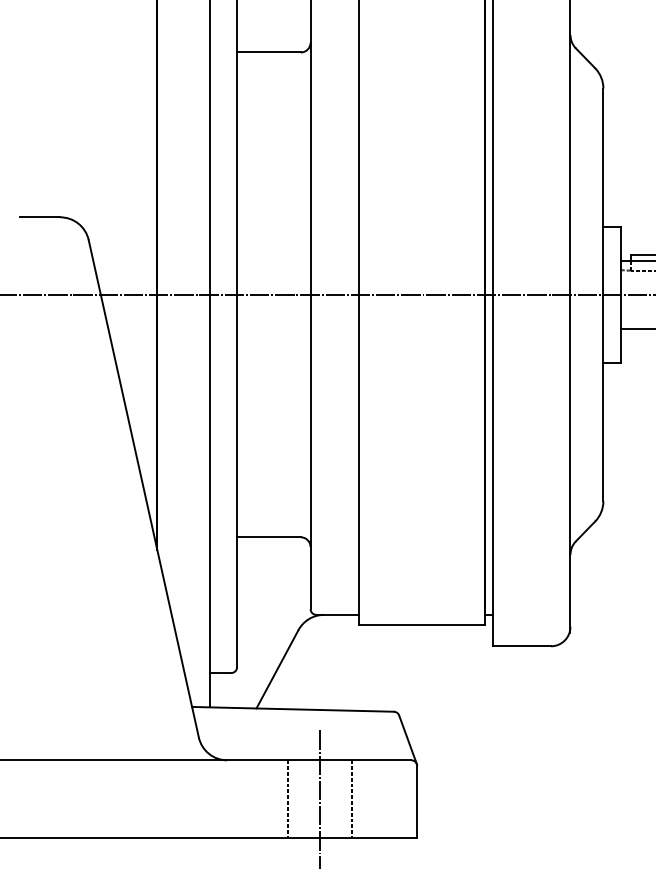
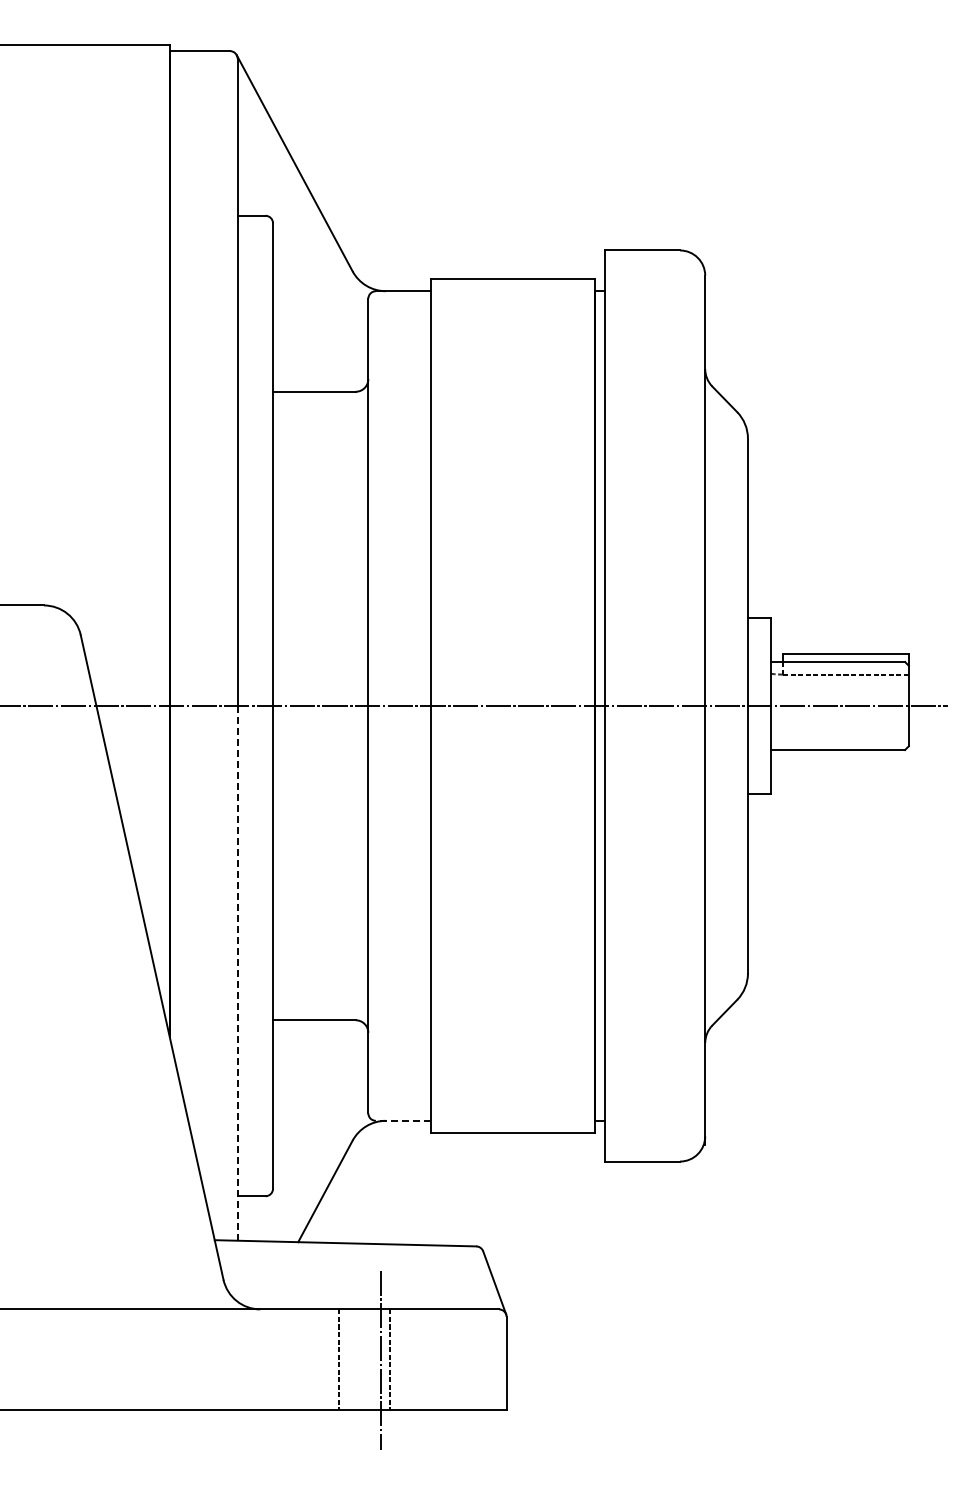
line: (209, 501) -> (237, 973), solid -> dashed
line: (337, 614) -> (403, 1120), solid -> dashed
line: (352, 798) -> (390, 1359), moved

